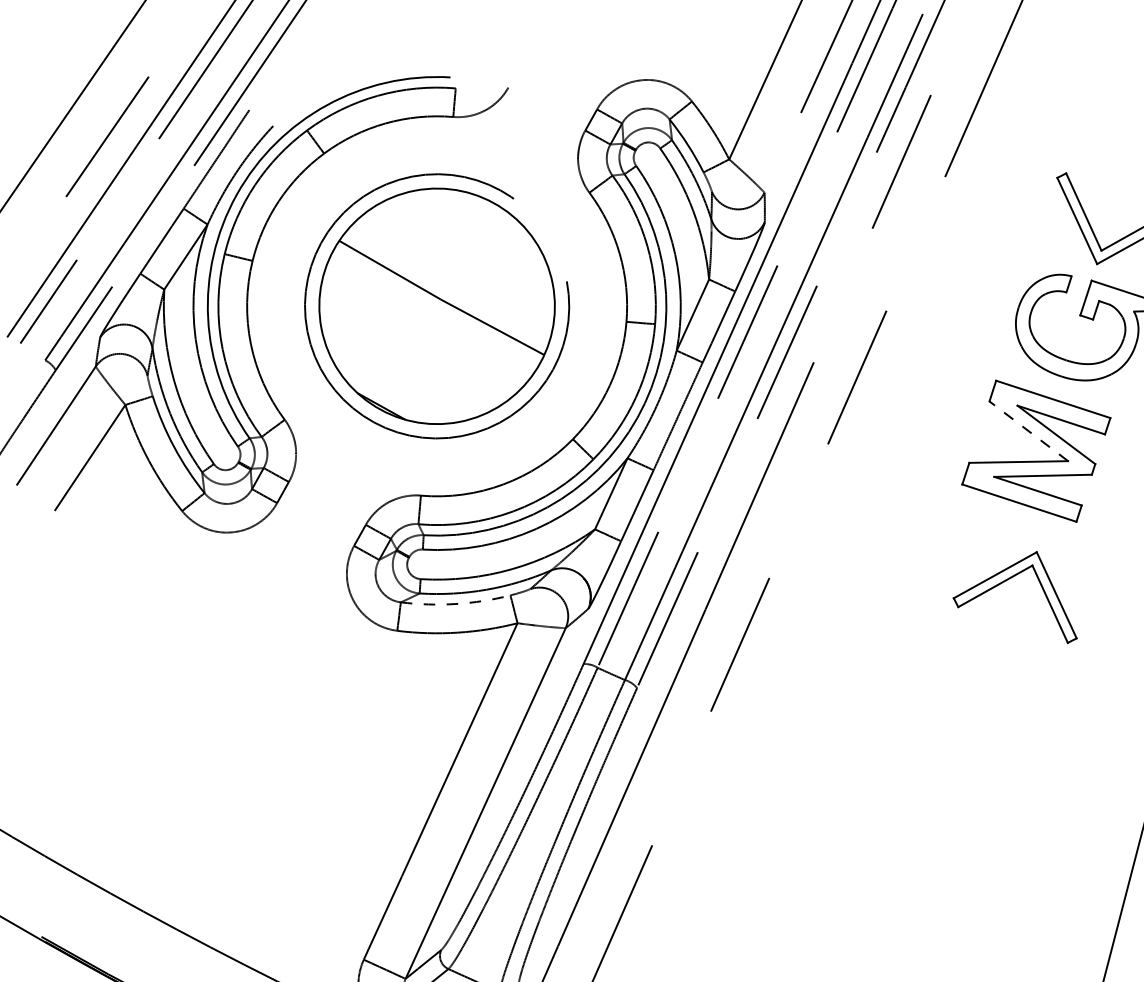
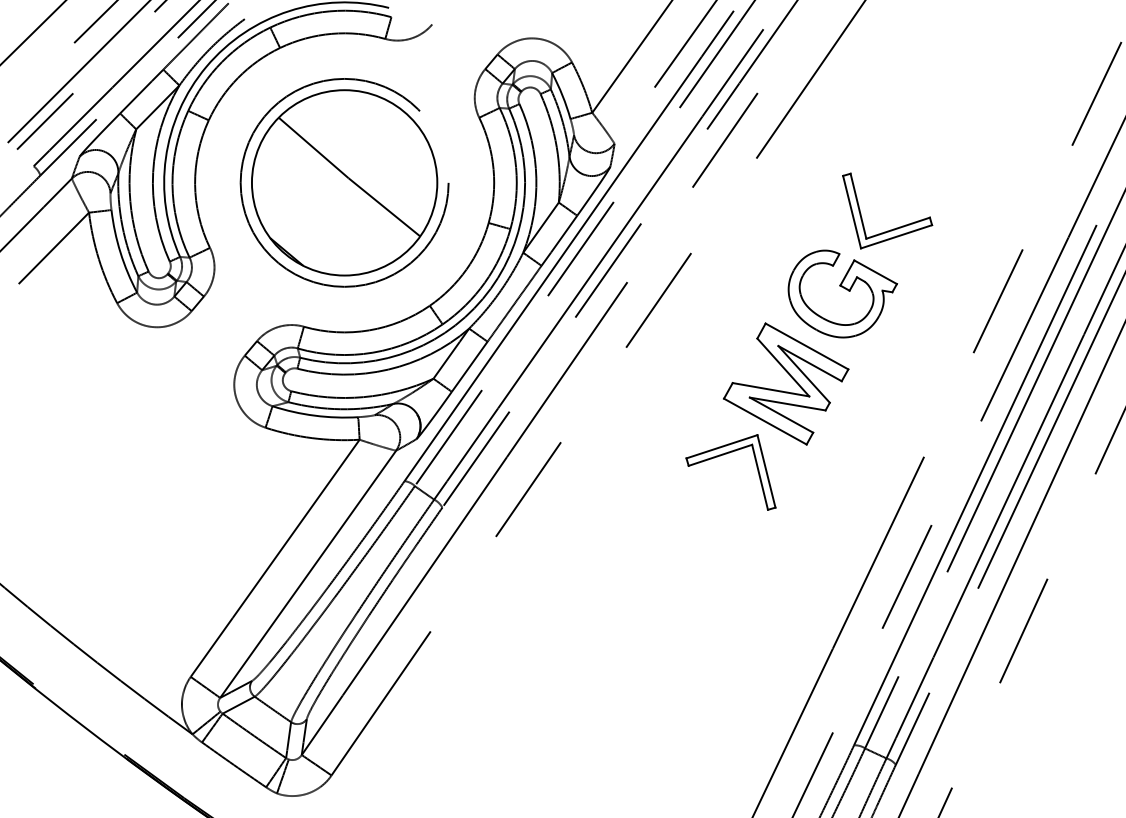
line: (1029, 431) -> (783, 367), dashed -> solid
part: (999, 585) -> (723, 455), moved
arc: (455, 603) -> (314, 415), dashed -> solid

